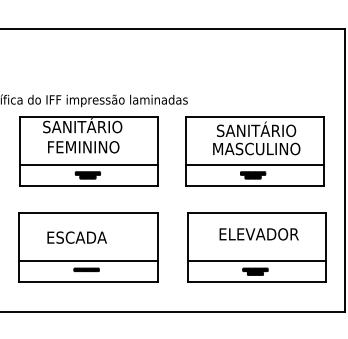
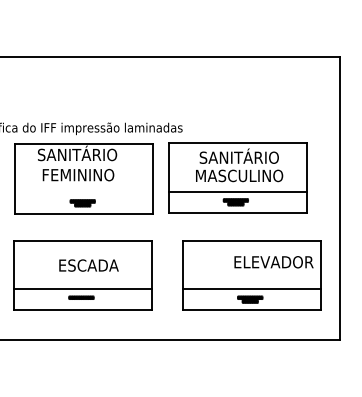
part: (254, 150) -> (237, 177), moved
line: (88, 164) -> (83, 192), removed
text: (258, 234) -> (273, 262), moved
text: (76, 237) -> (88, 265), moved

